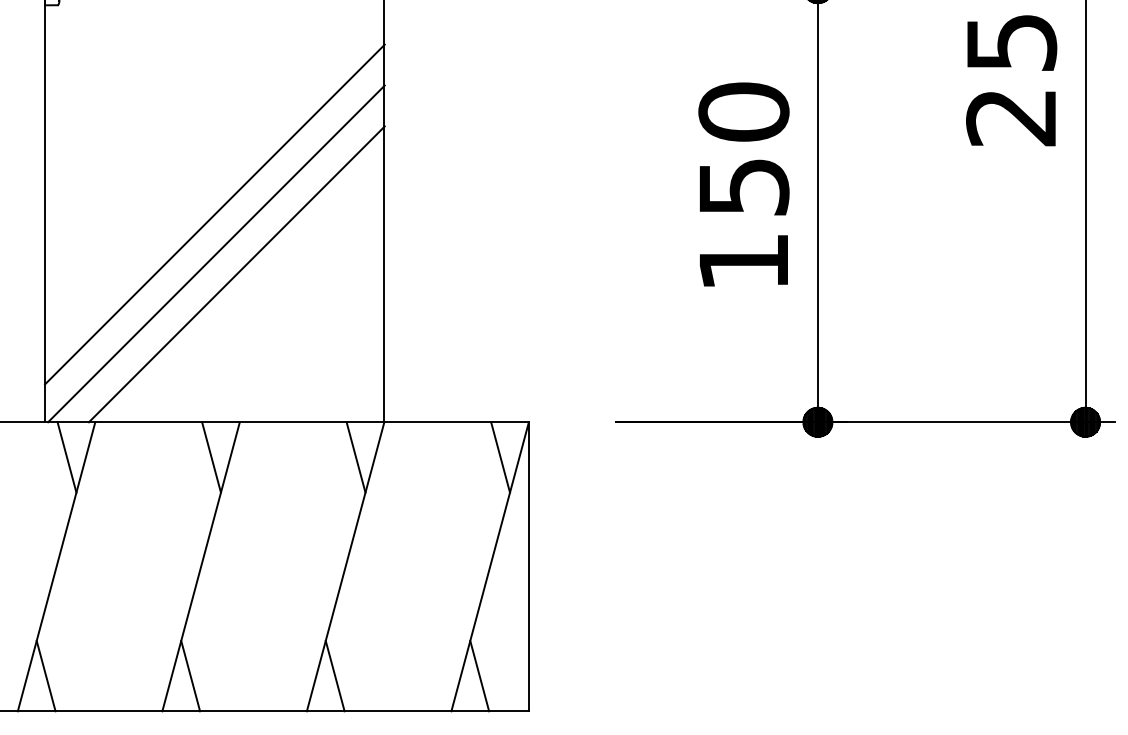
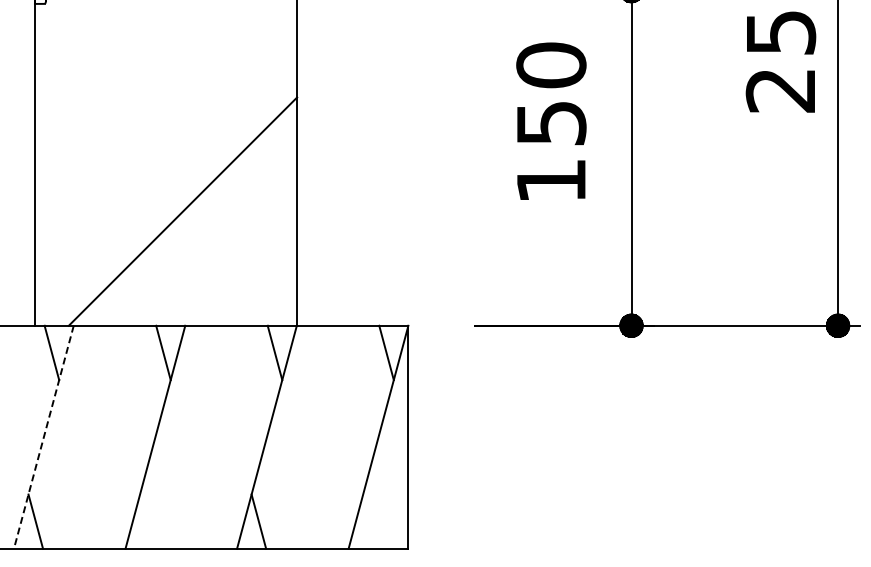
text: (744, 183) -> (551, 120), moved
line: (214, 214) -> (165, 165), removed
line: (216, 253) -> (167, 195), removed
line: (56, 567) -> (43, 437), solid -> dashed
line: (190, 675) -> (147, 521), removed
line: (479, 675) -> (370, 521), removed

